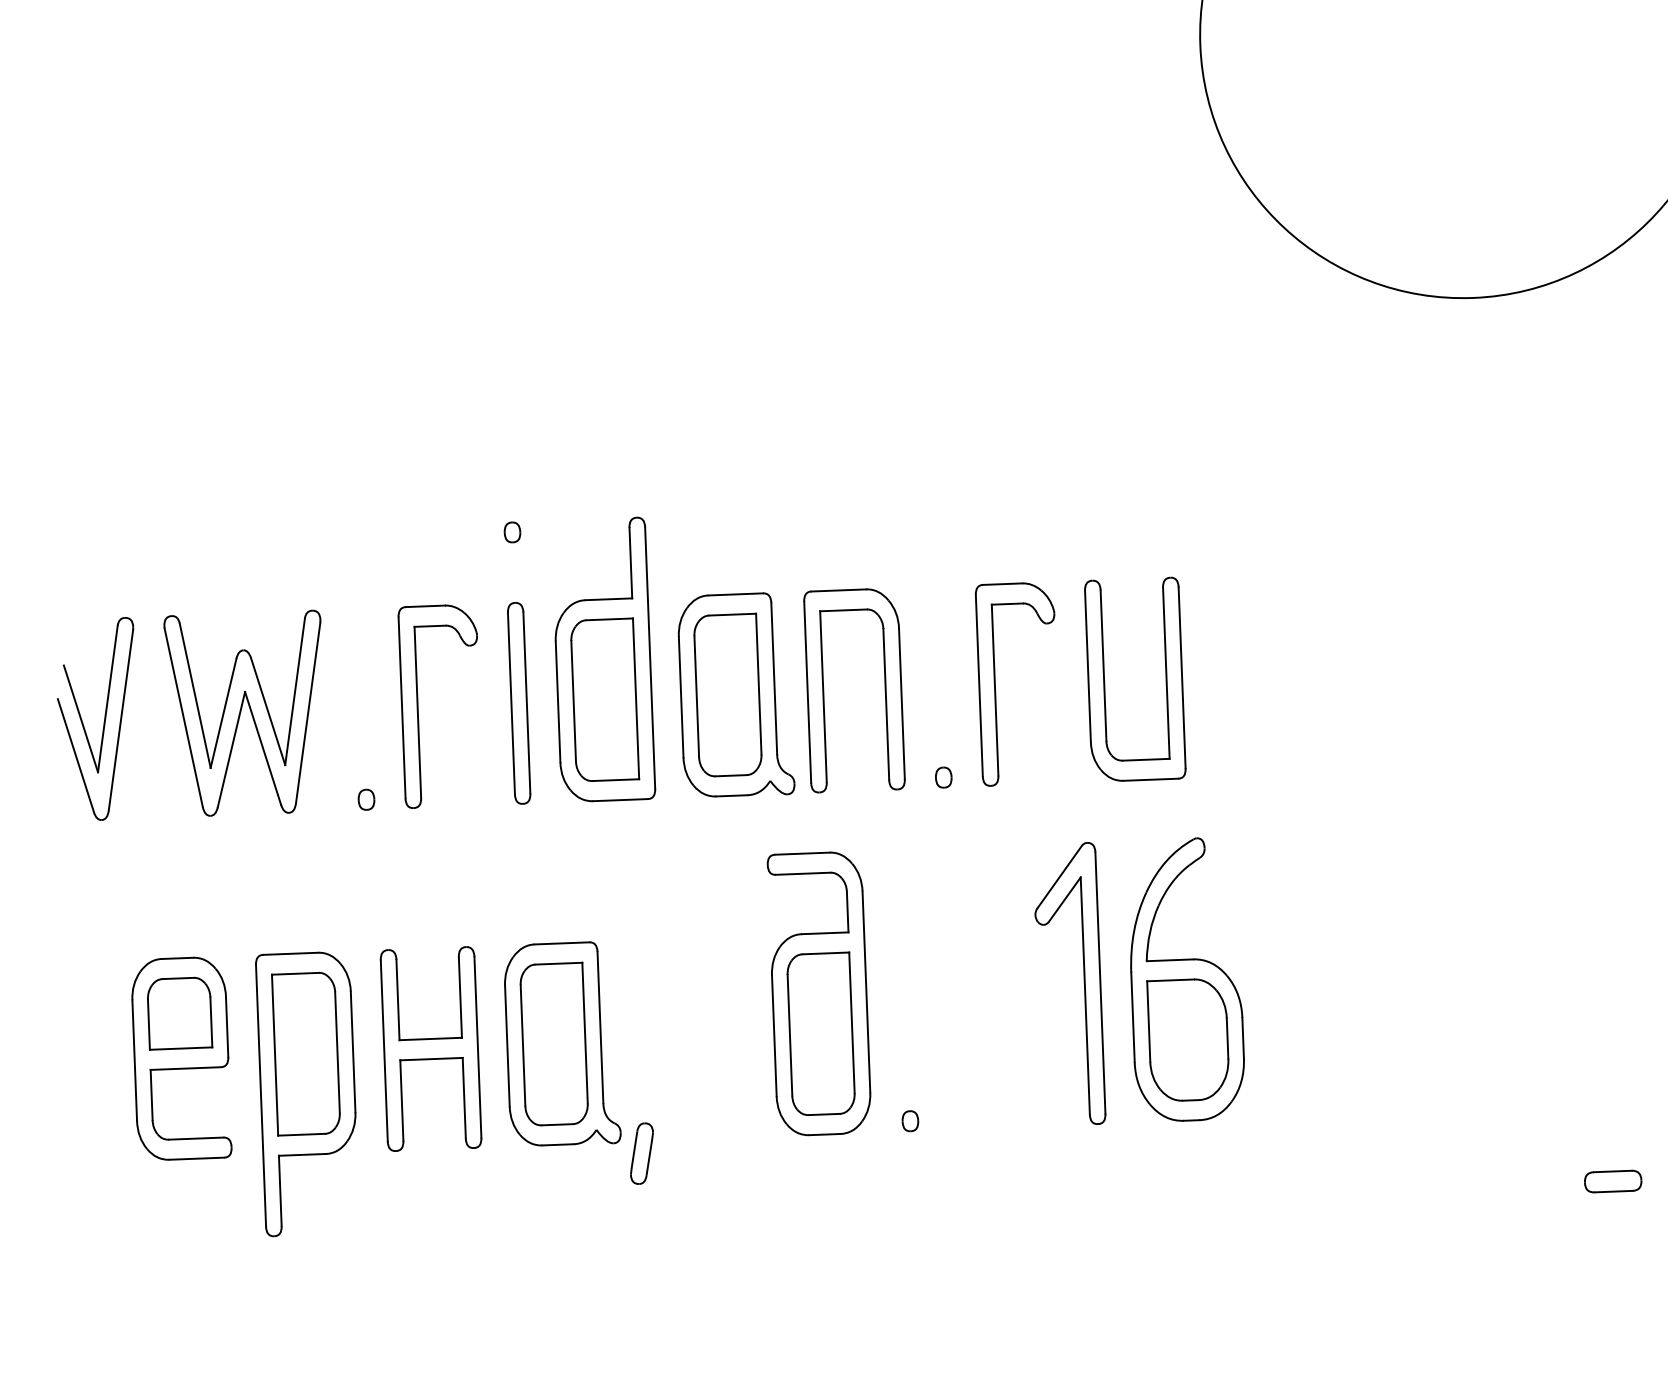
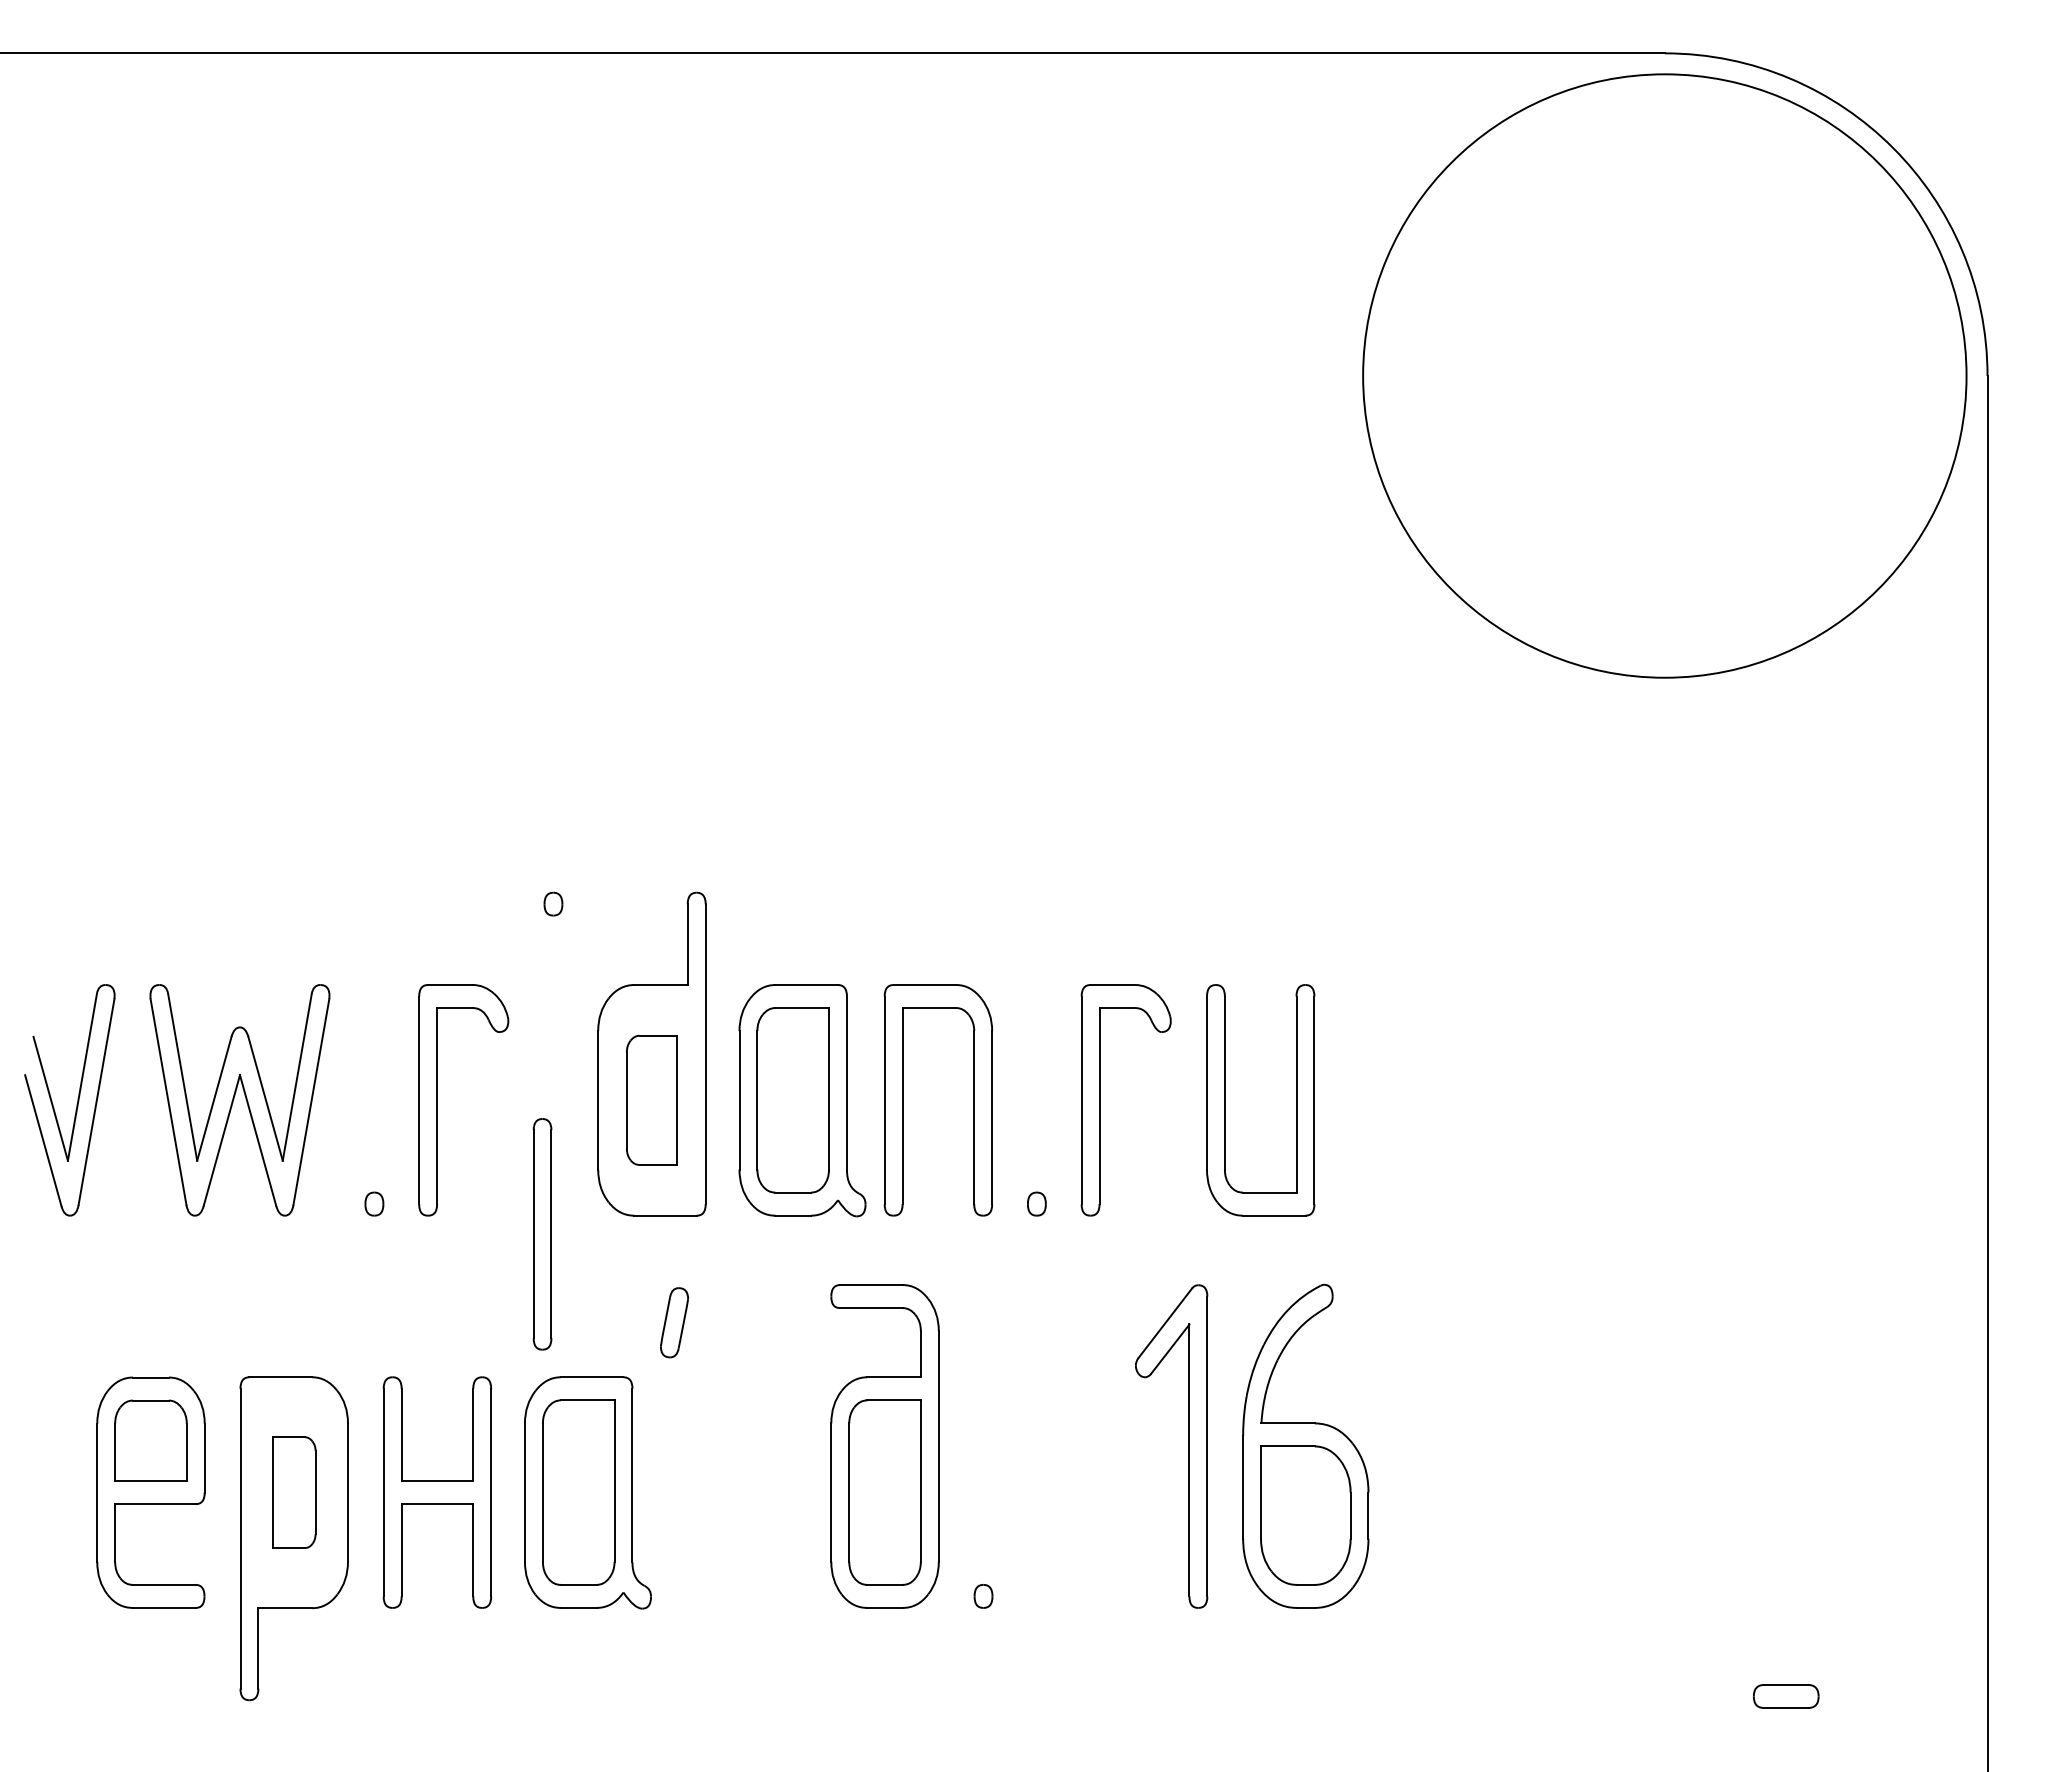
part: (604, 700) -> (651, 1100), size x0.7
part: (519, 703) -> (542, 1234), moved
part: (305, 1053) -> (293, 1492), size x0.6
part: (641, 1153) -> (674, 1322), moved

